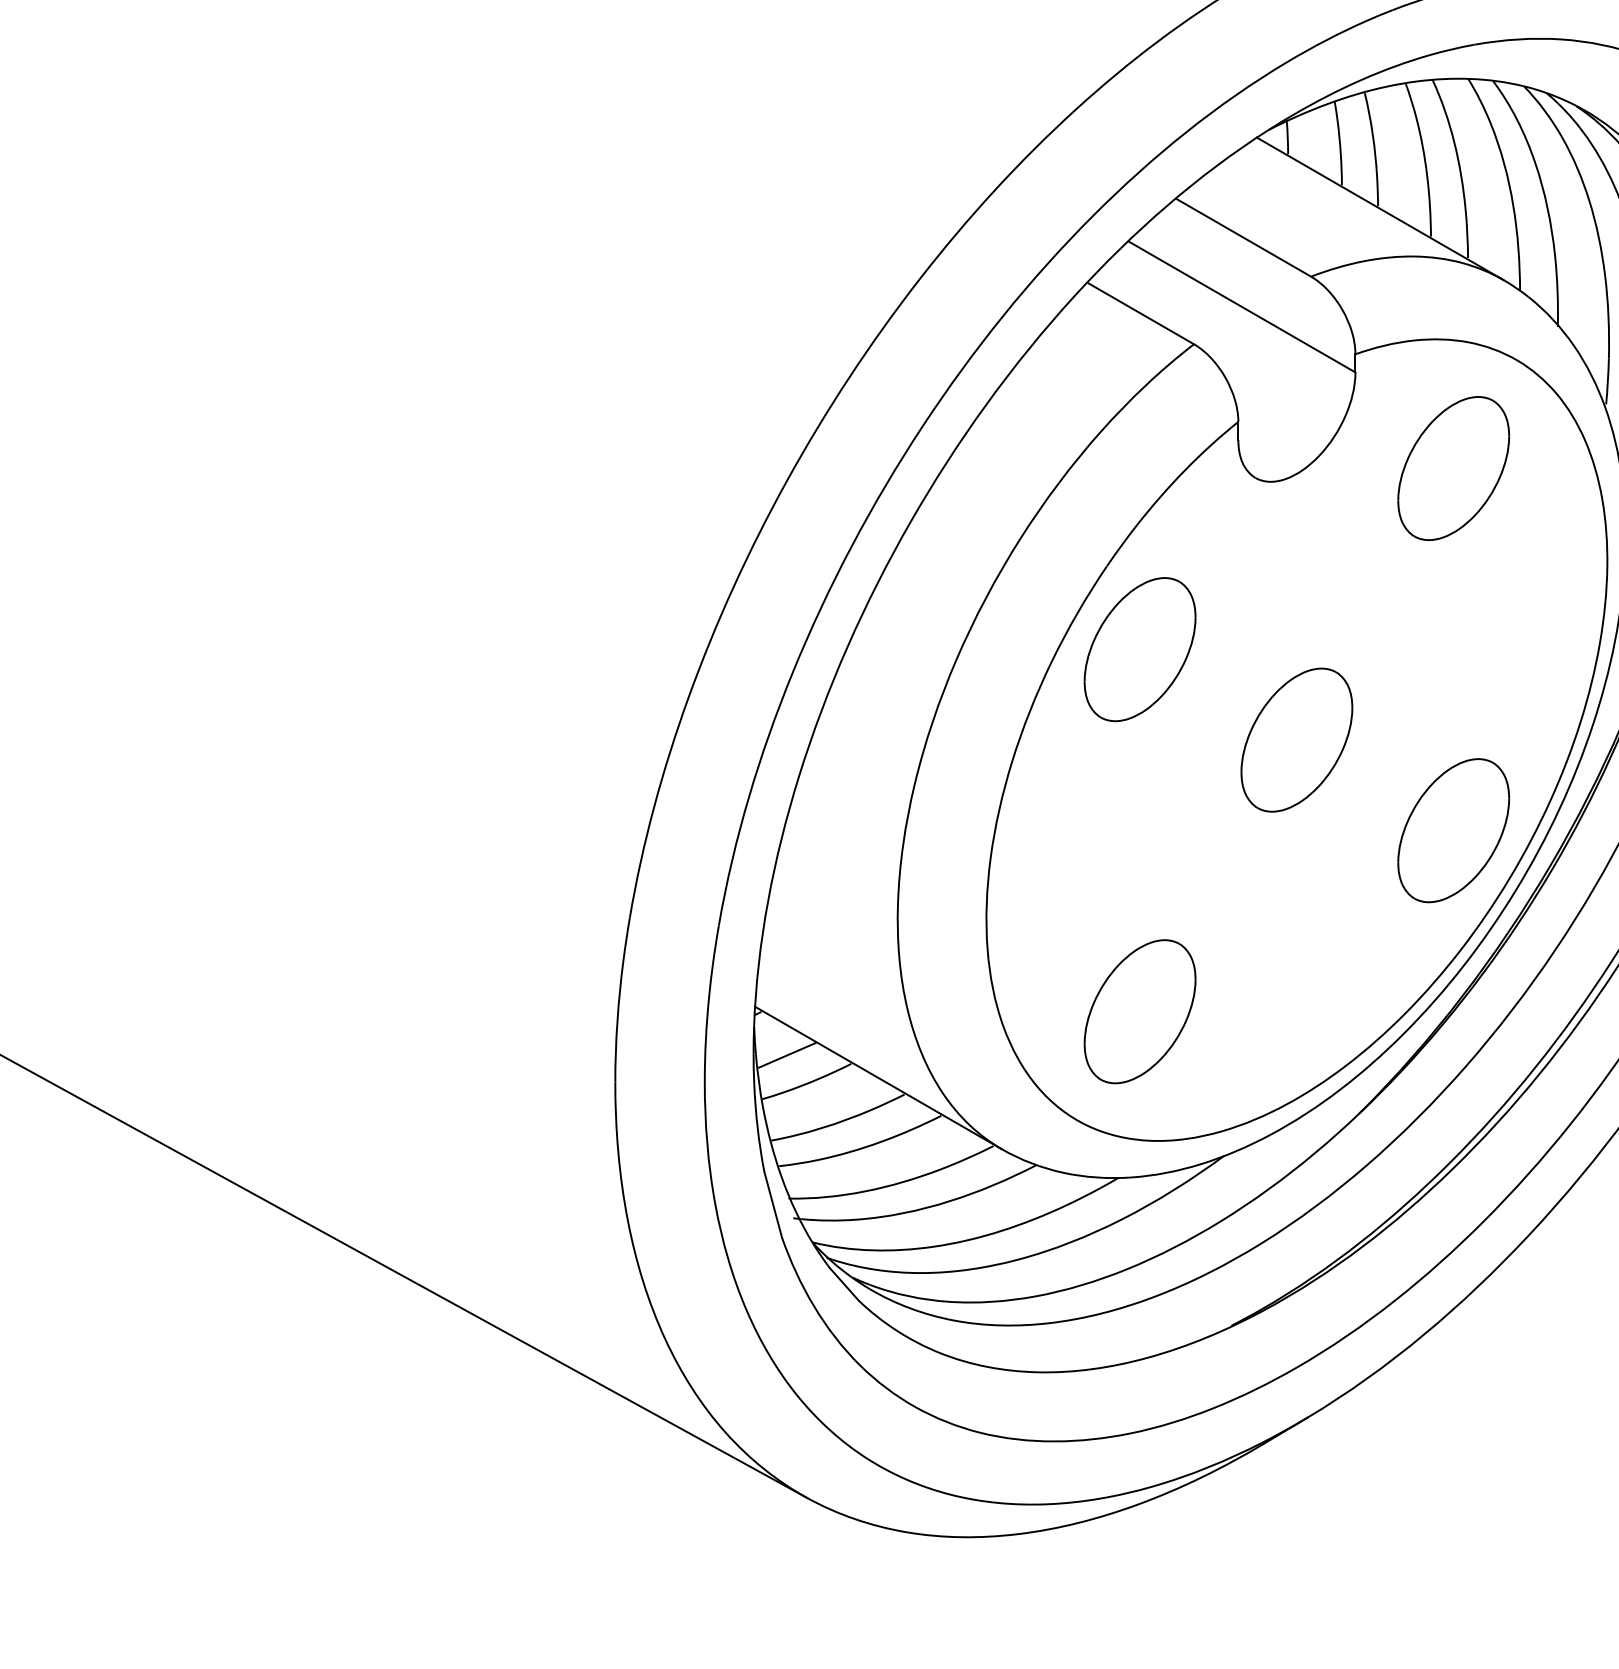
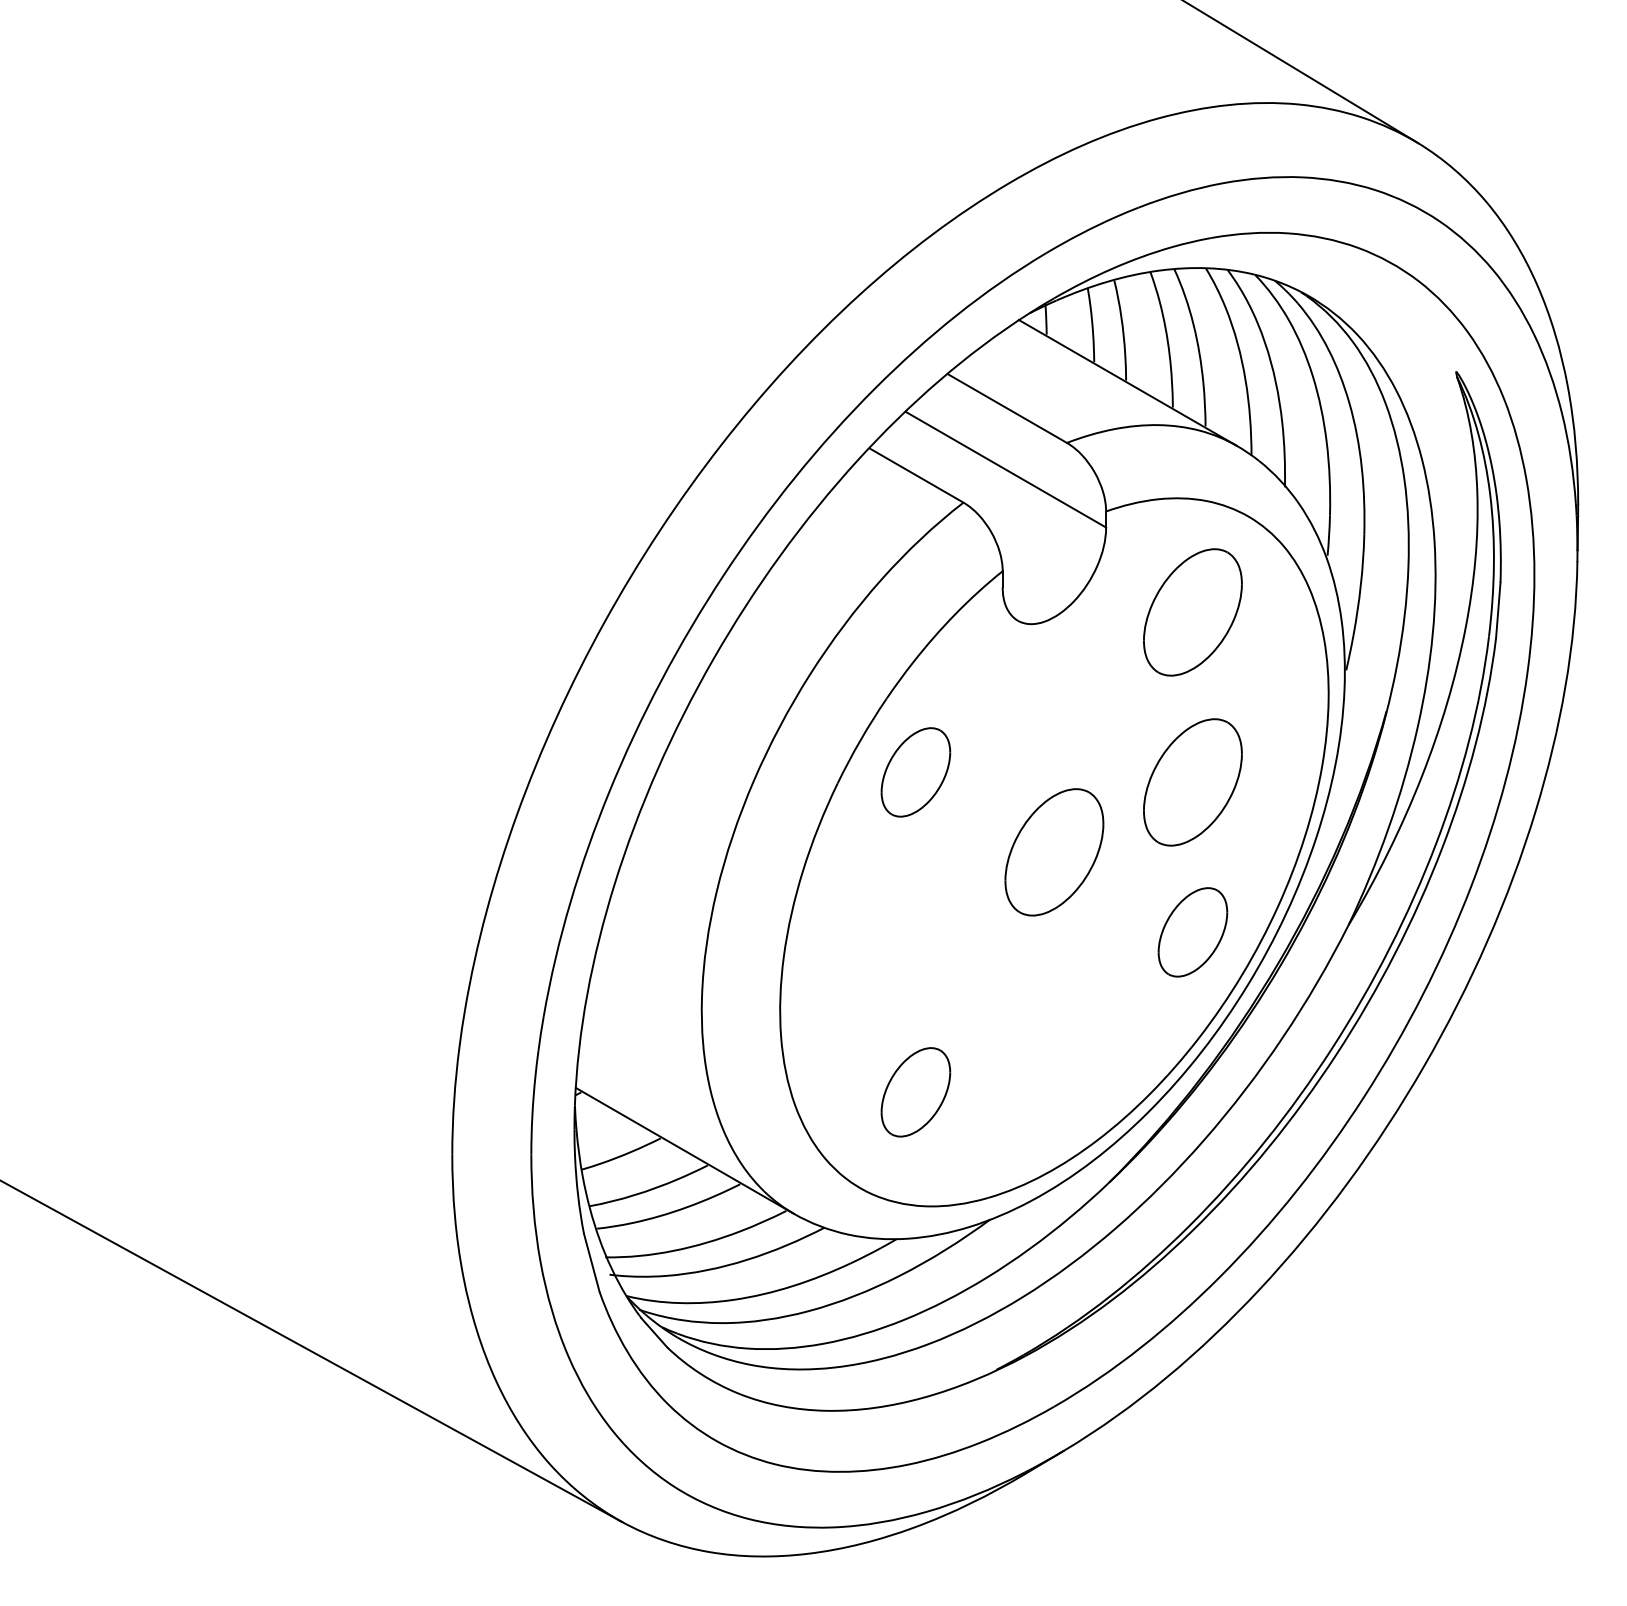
part: (1139, 649) -> (915, 772), size x0.7
part: (1453, 661) -> (1192, 782), added
part: (1453, 830) -> (1192, 932), size x0.7
part: (1139, 1011) -> (915, 1092), size x0.7
line: (787, 1055) -> (604, 1130), removed

